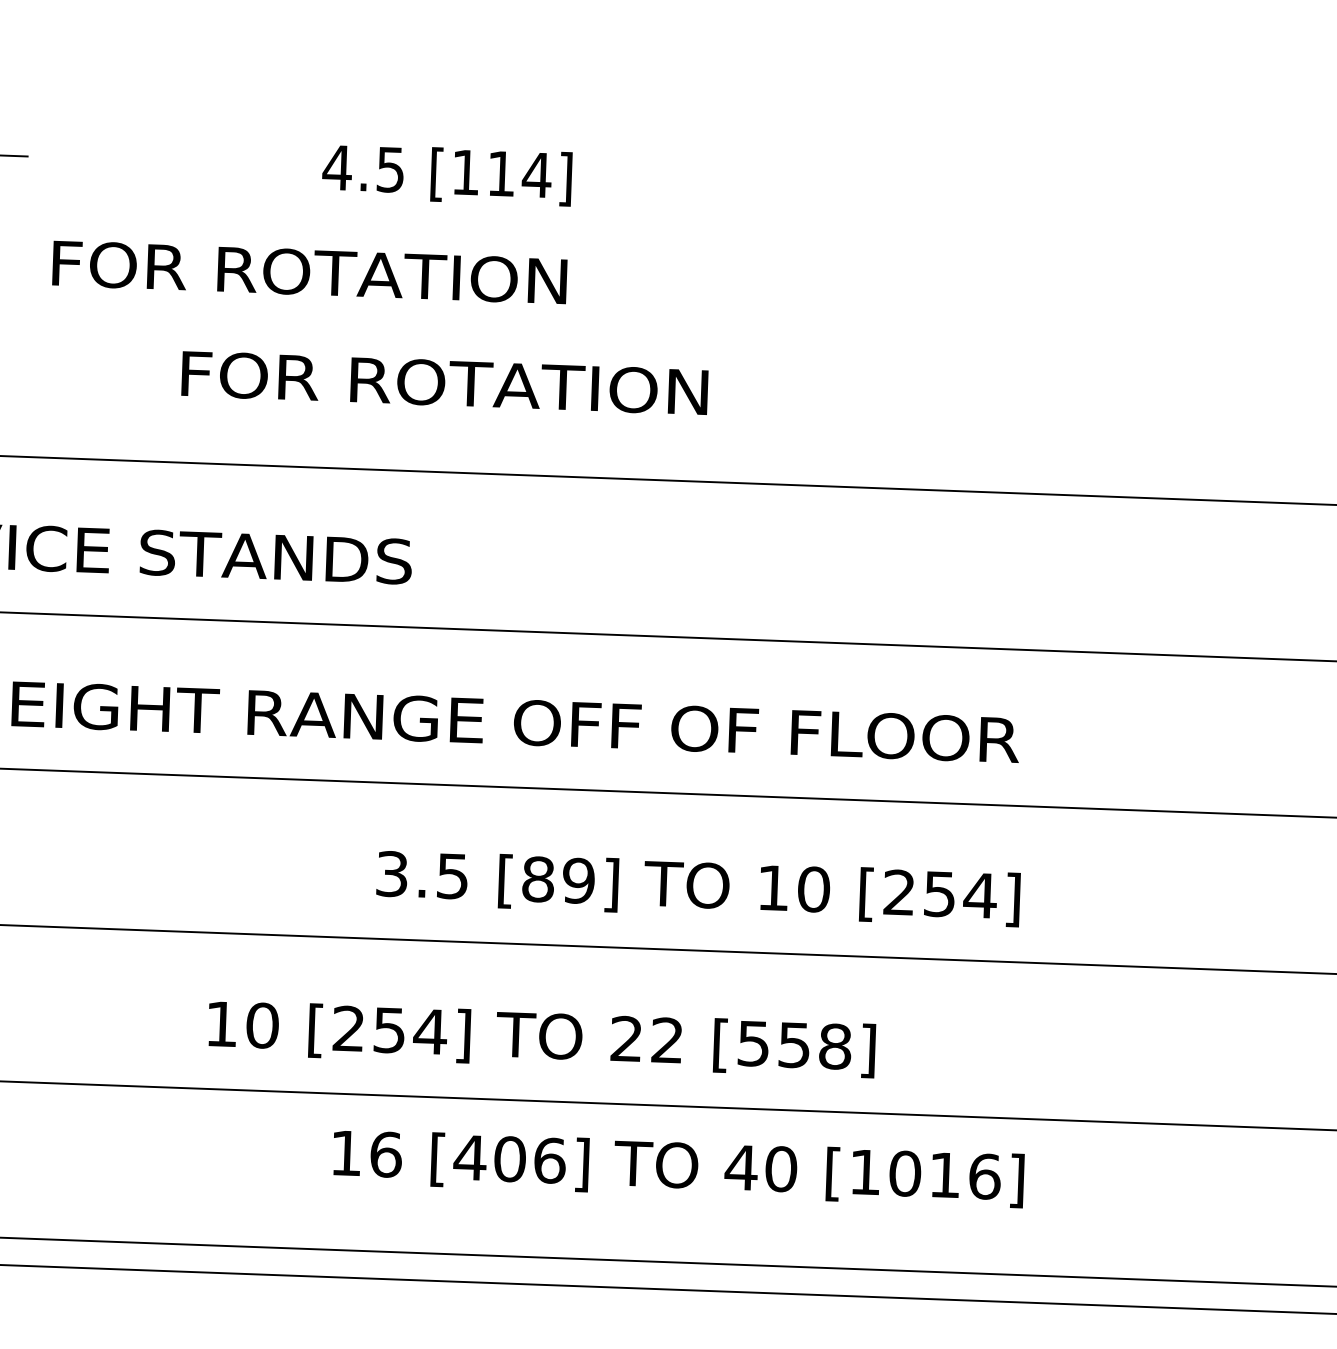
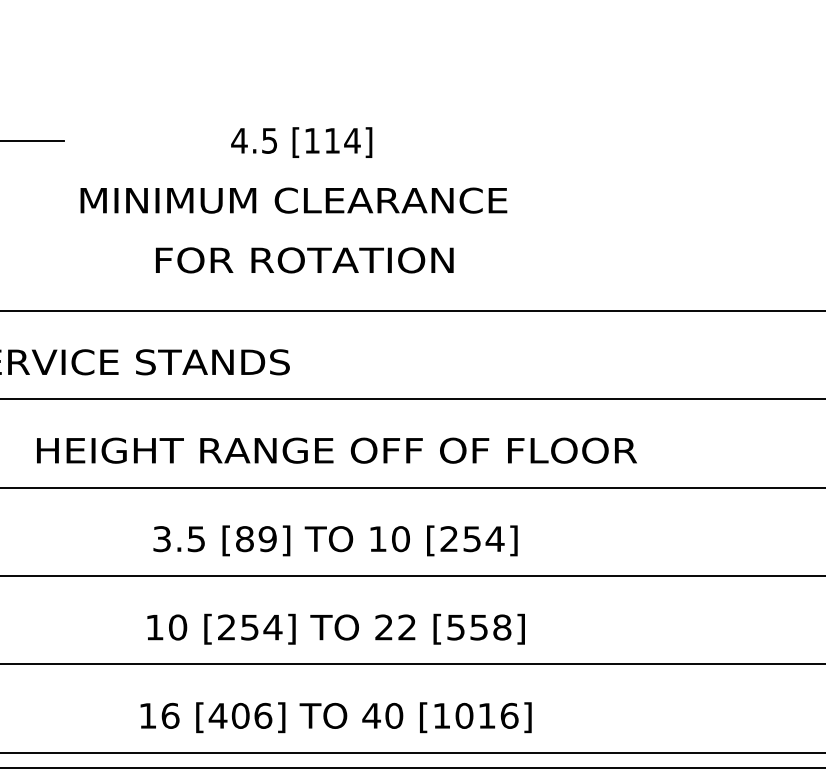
text: (432, 276) -> (295, 200), FOR ROTATION -> MINIMUM CLEARANCE
text: (698, 887) -> (335, 540), moved
text: (540, 1037) -> (335, 628), moved
text: (677, 1168) -> (335, 717), moved

